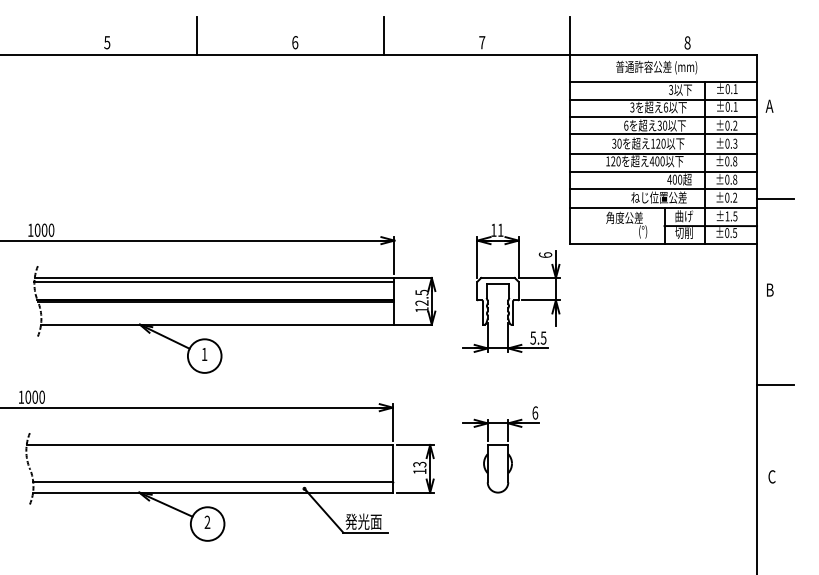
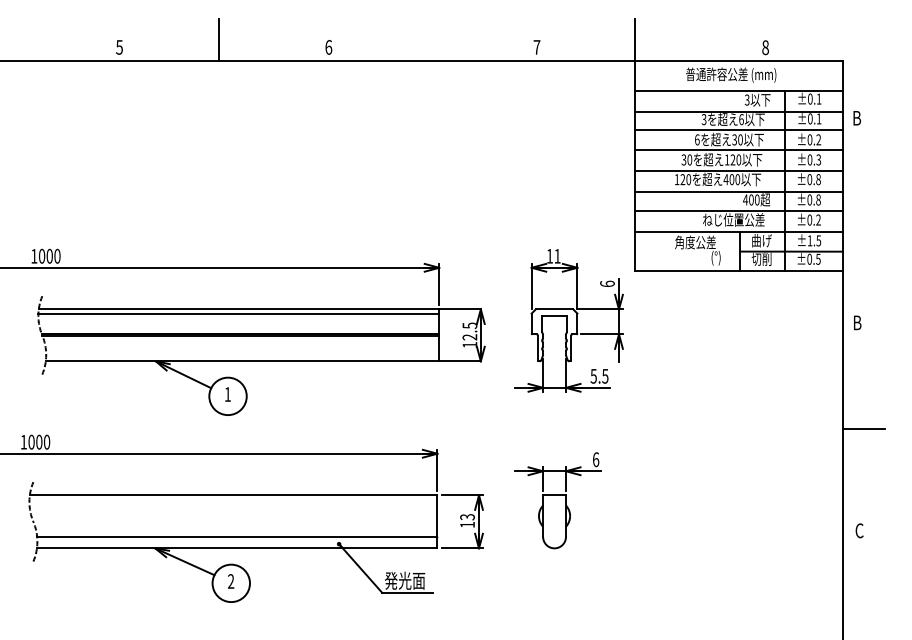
line: (383, 35) -> (427, 39), removed
text: (769, 105) -> (856, 117), A -> B
line: (775, 198) -> (863, 220), removed

